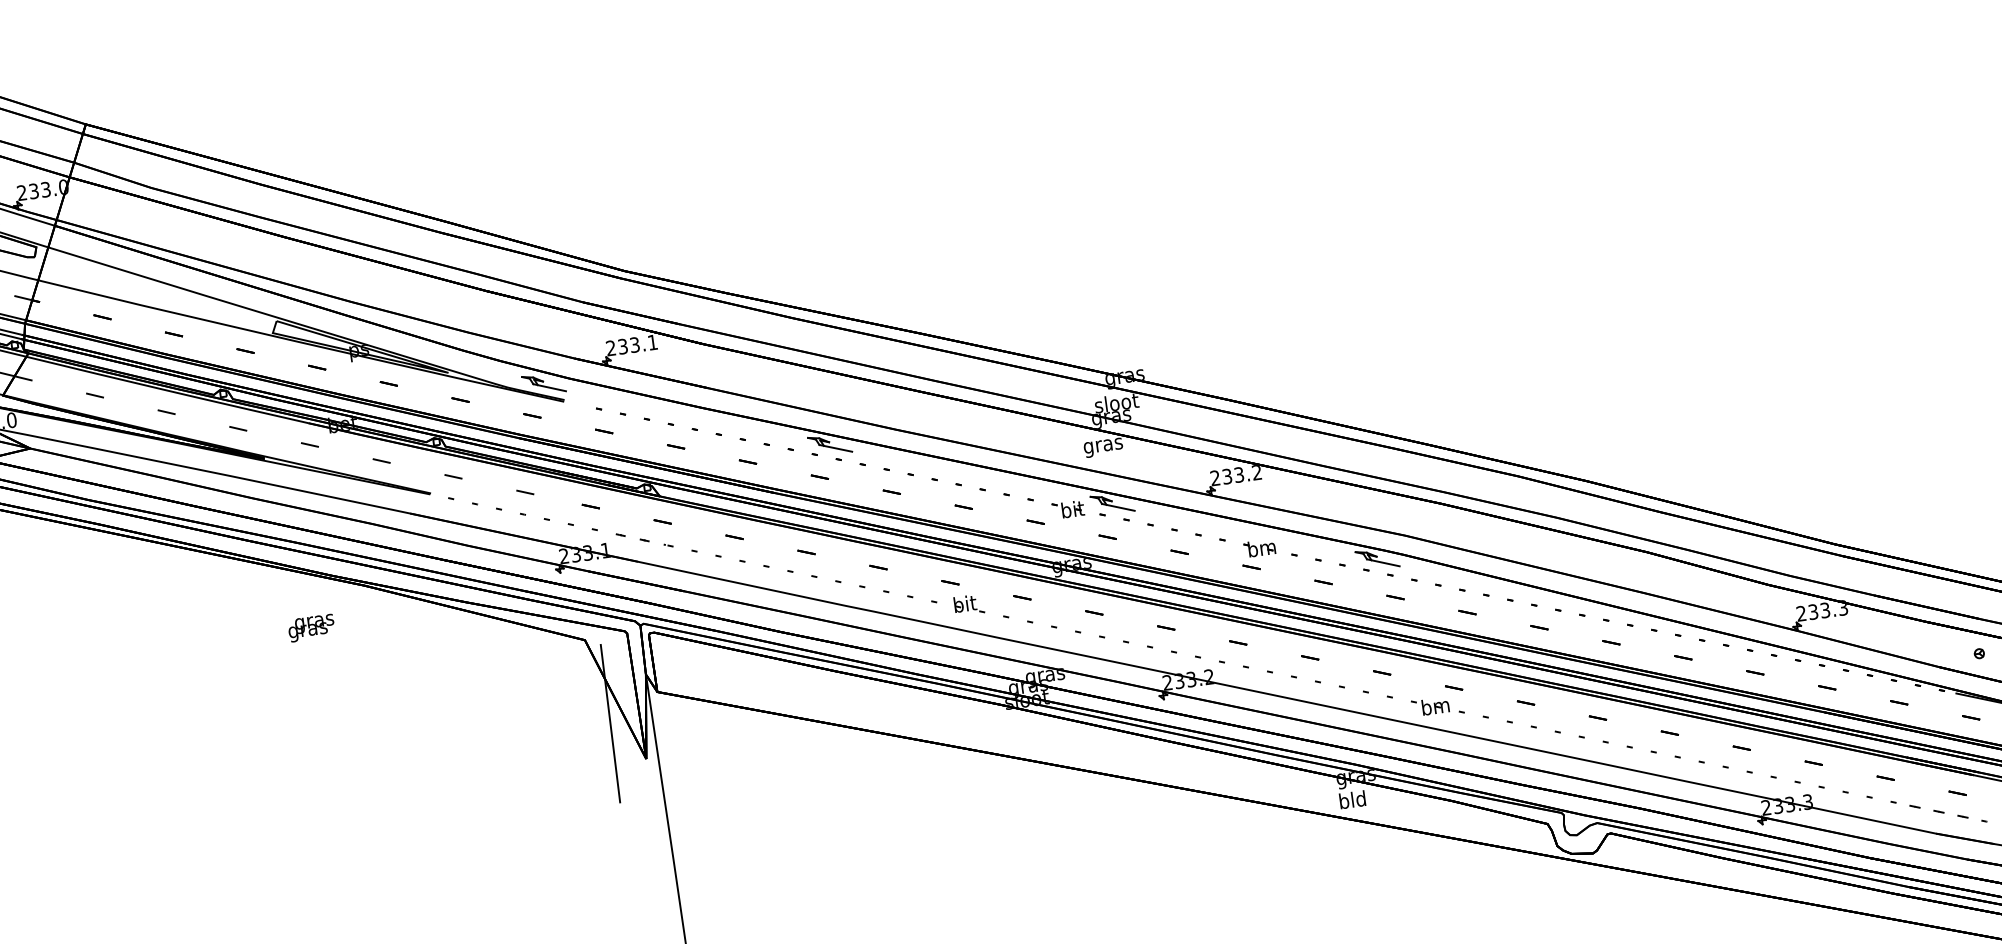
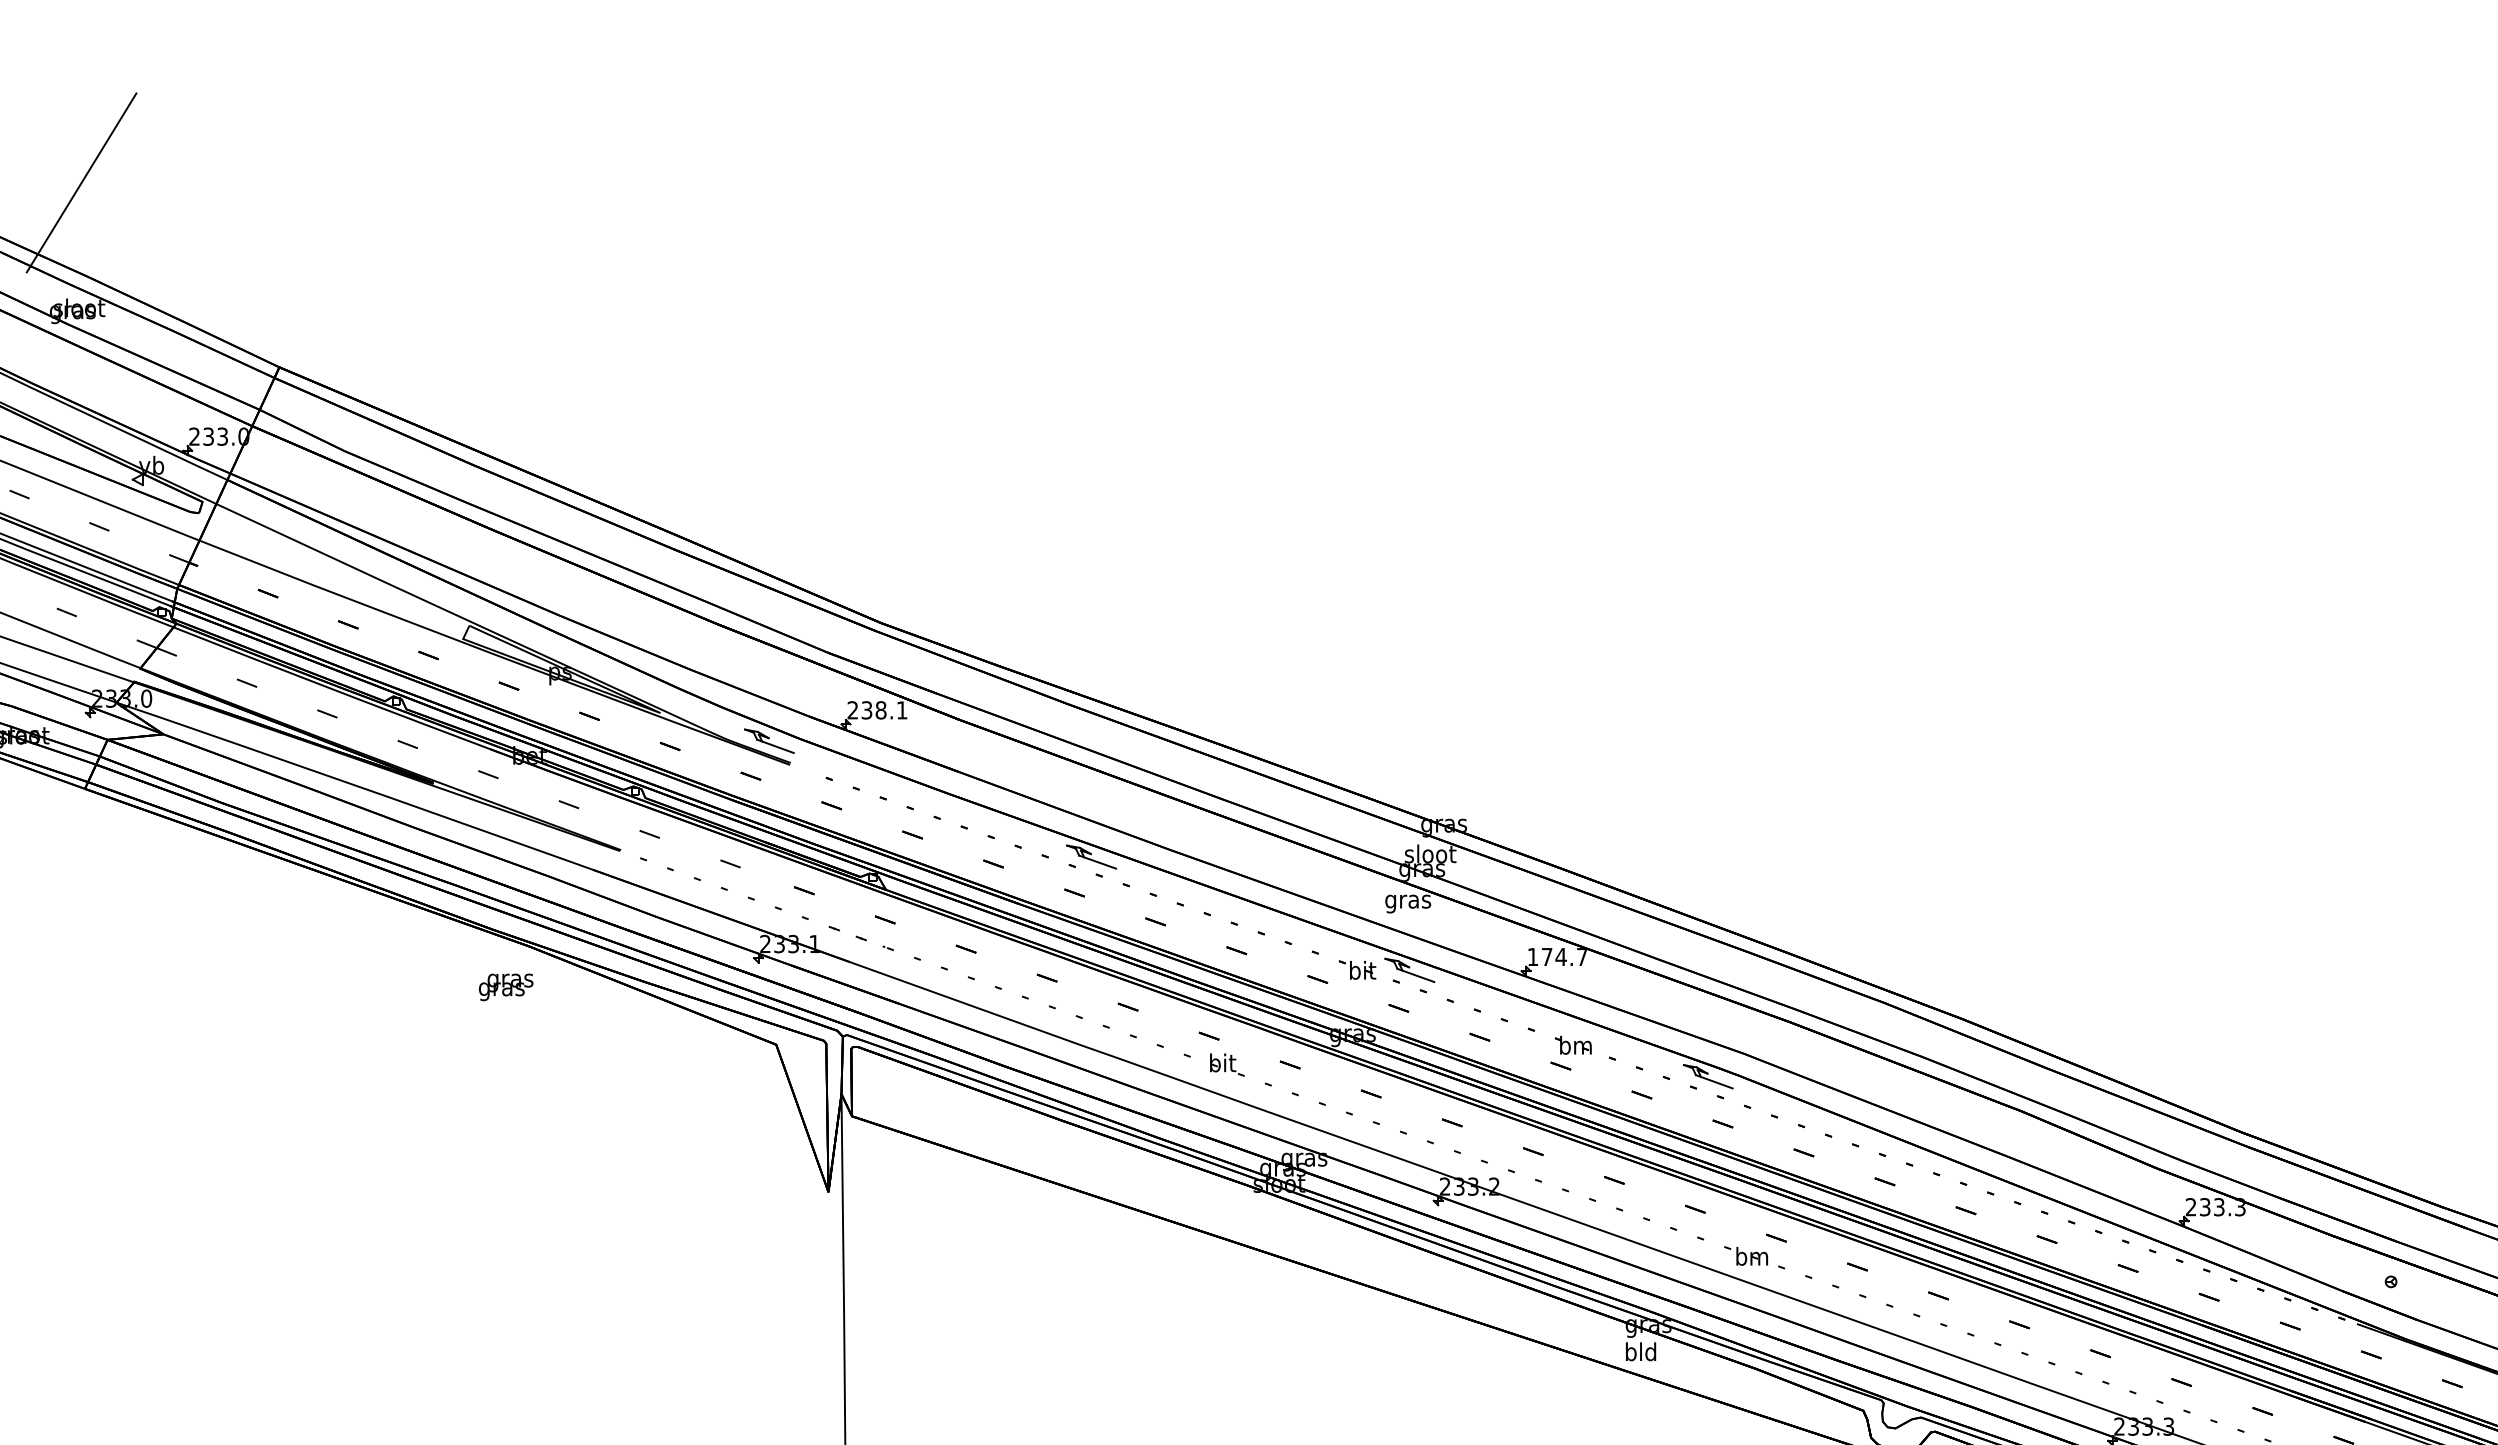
text: (634, 345) -> (880, 710), 233.1 -> 238.1
text: (1236, 474) -> (1557, 956), 233.2 -> 174.7
text: (311, 628) -> (506, 987), moved
line: (610, 723) -> (792, 1145), removed

